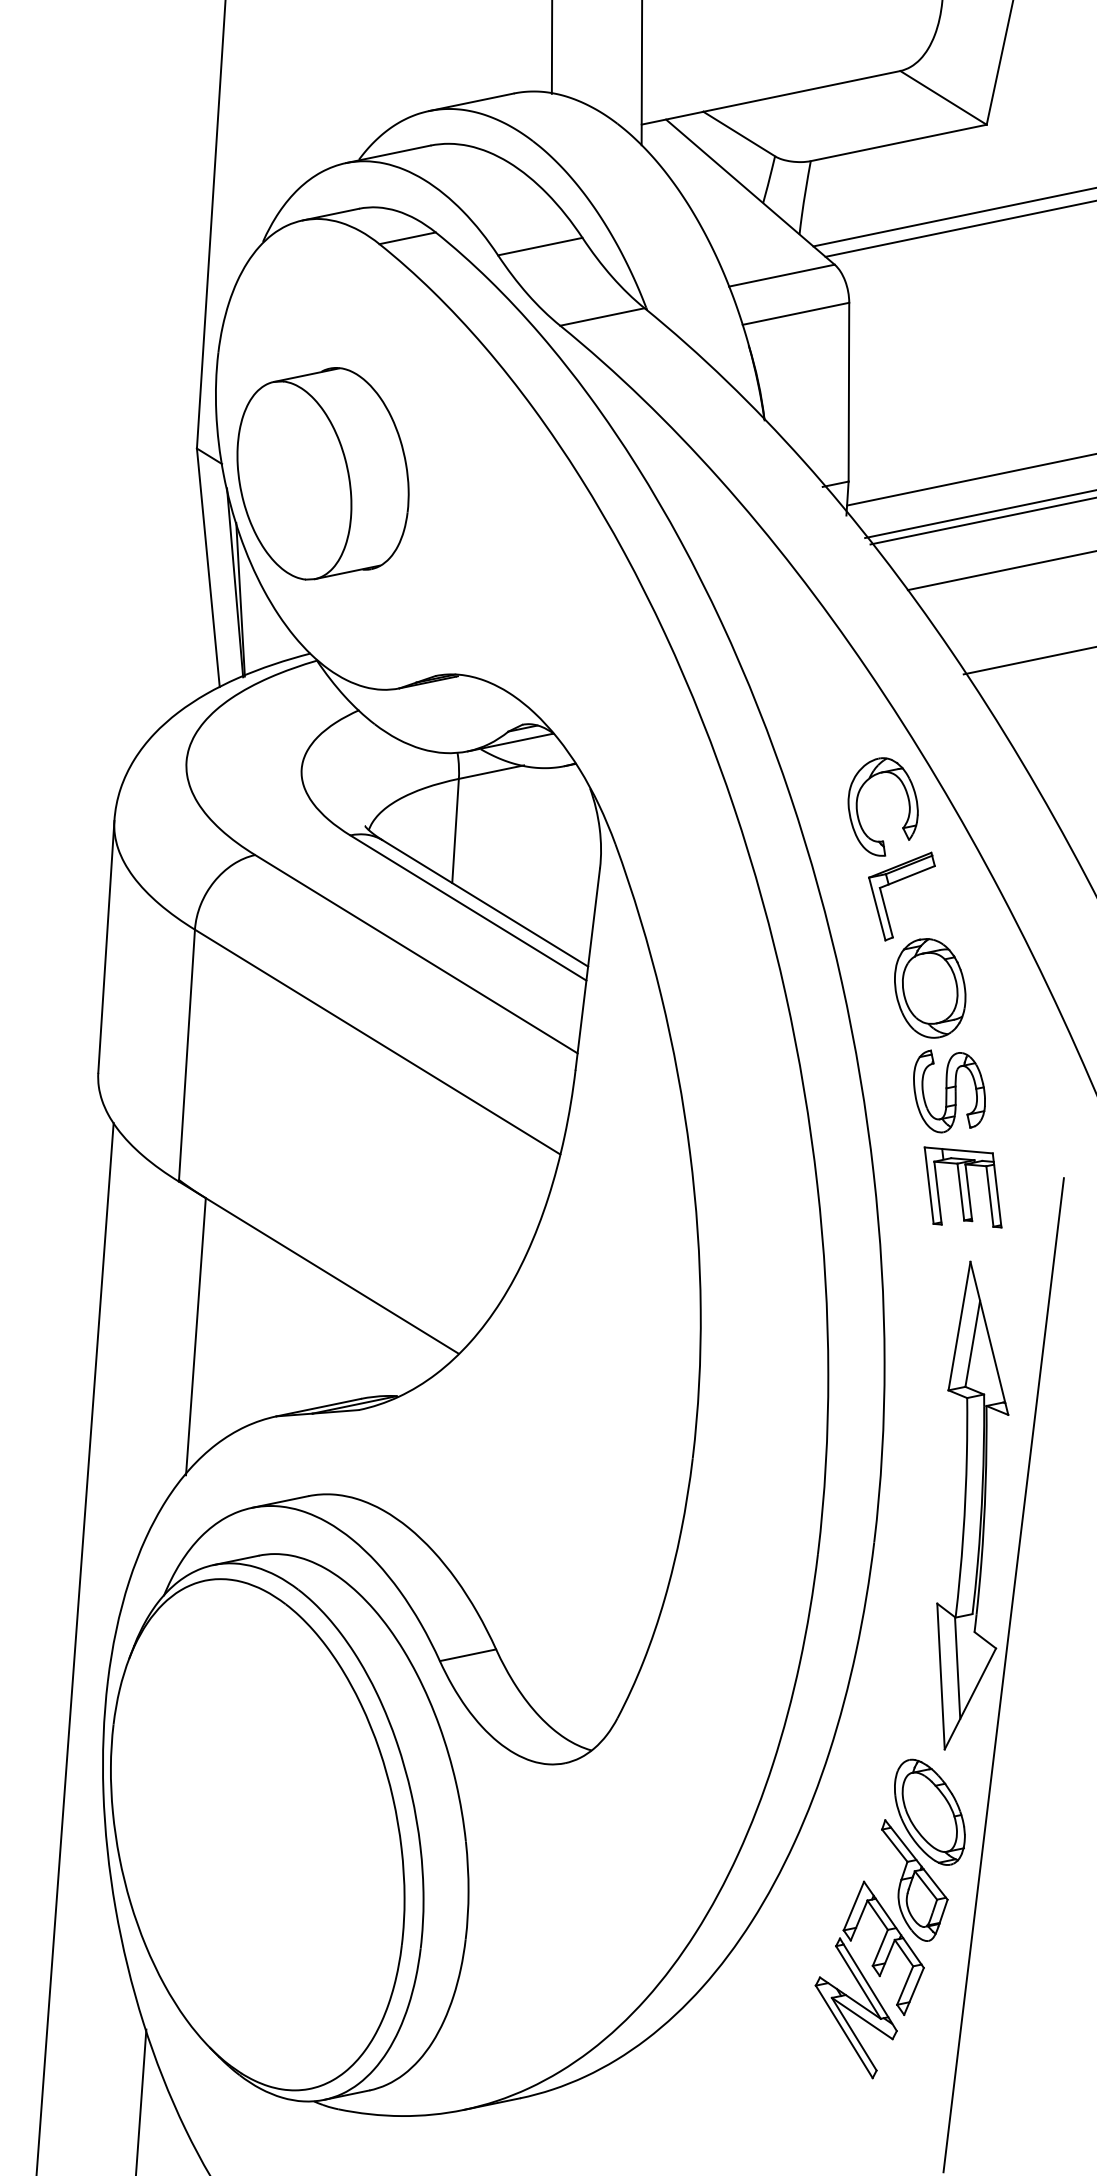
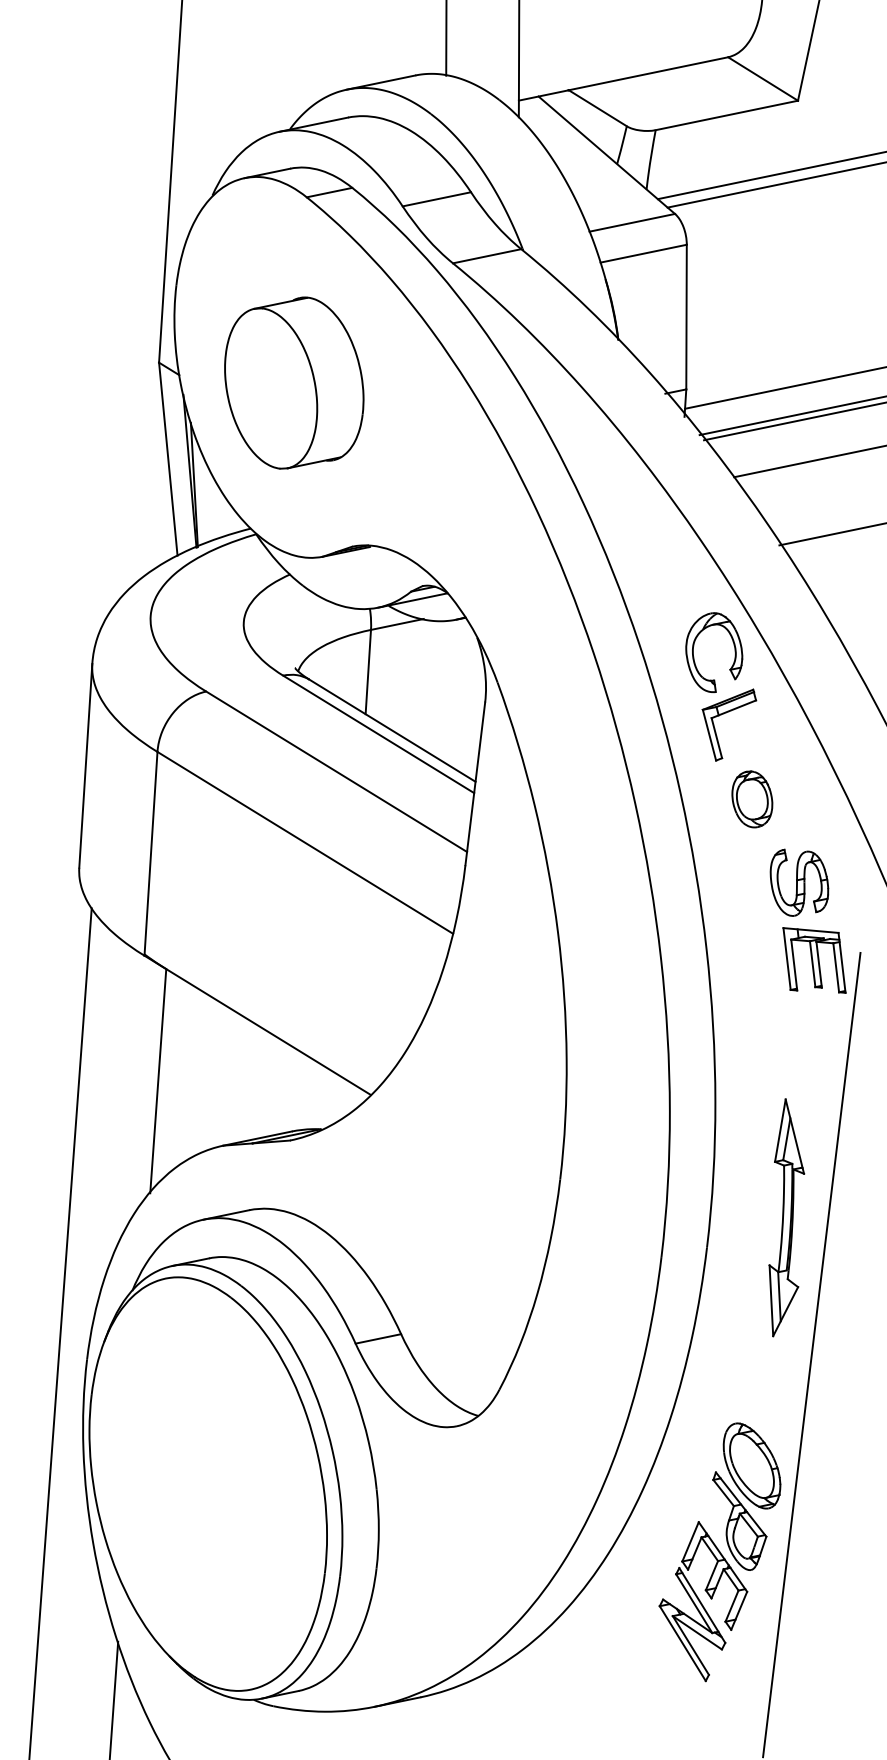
part: (322, 473) -> (293, 382), moved
part: (930, 988) -> (752, 799), size x0.7
part: (949, 1091) -> (799, 882), moved
part: (962, 1187) -> (814, 960), moved
part: (972, 1505) -> (786, 1217), size x0.6

